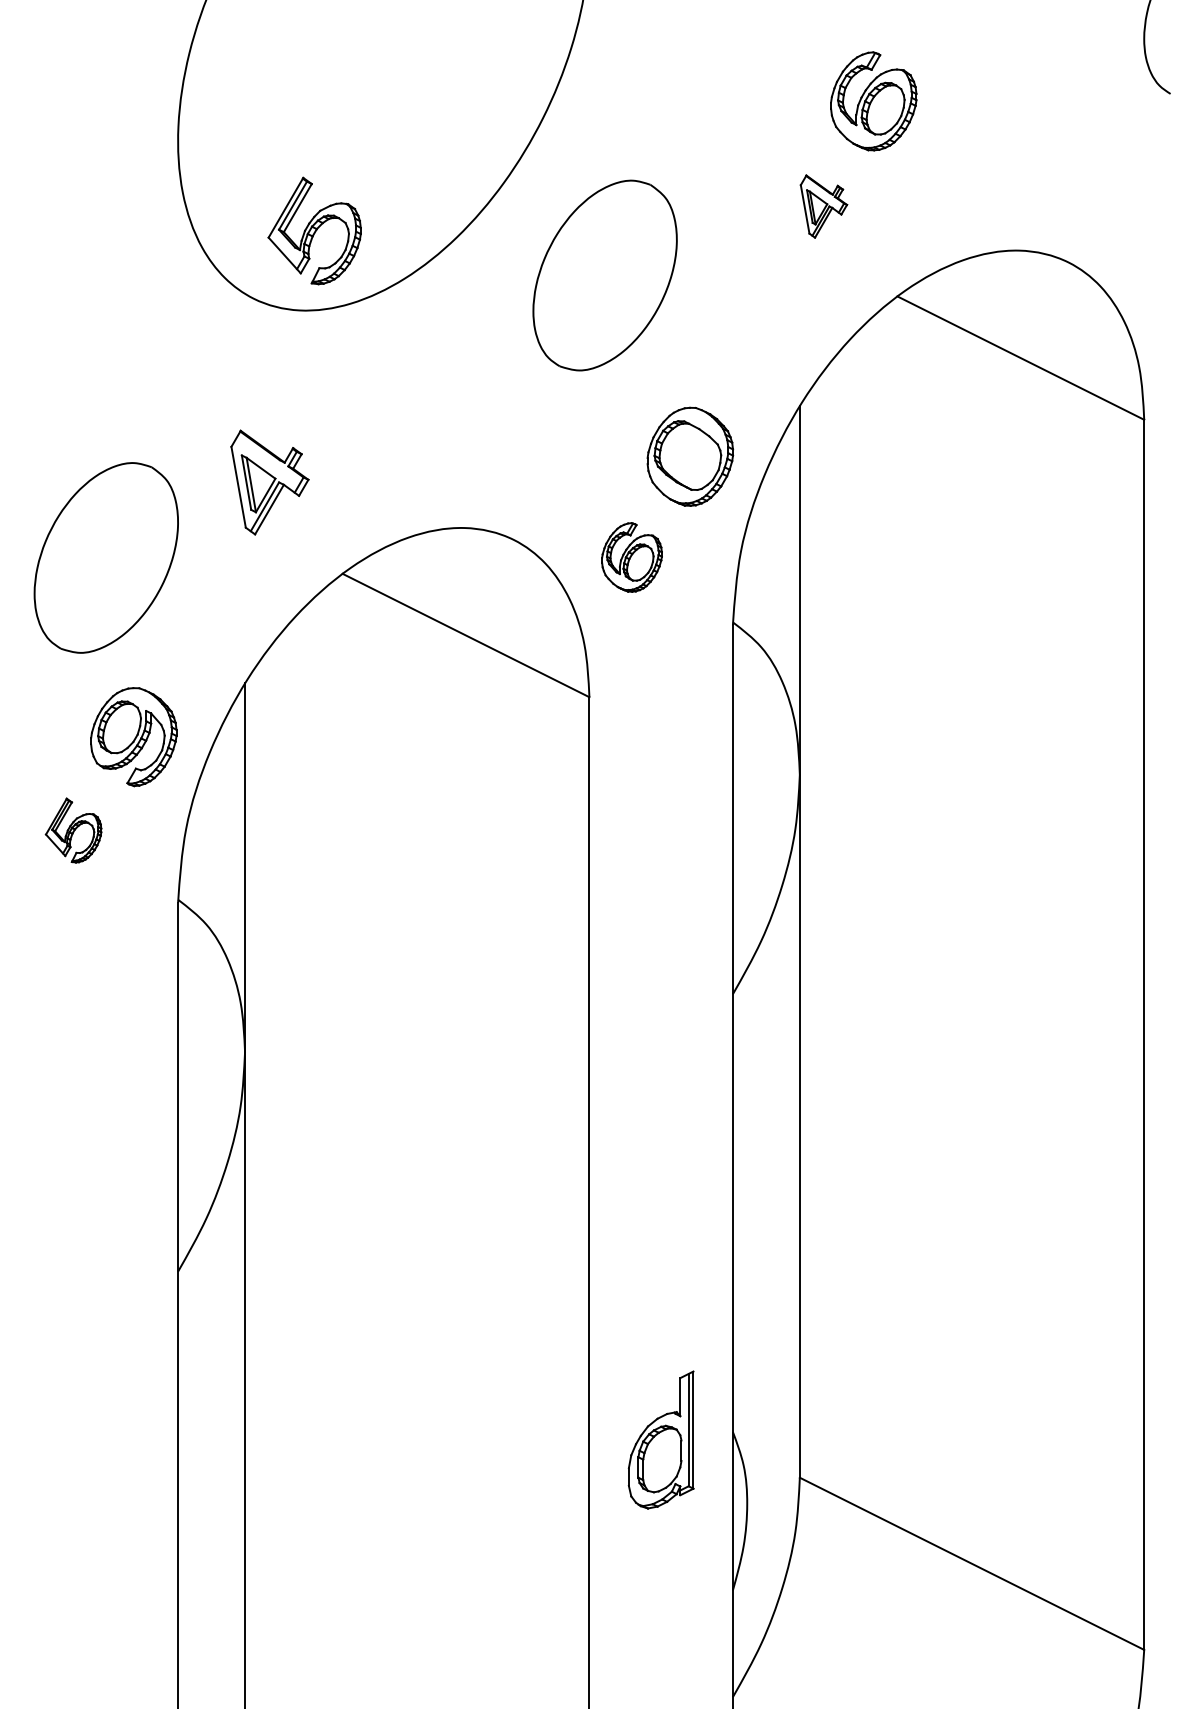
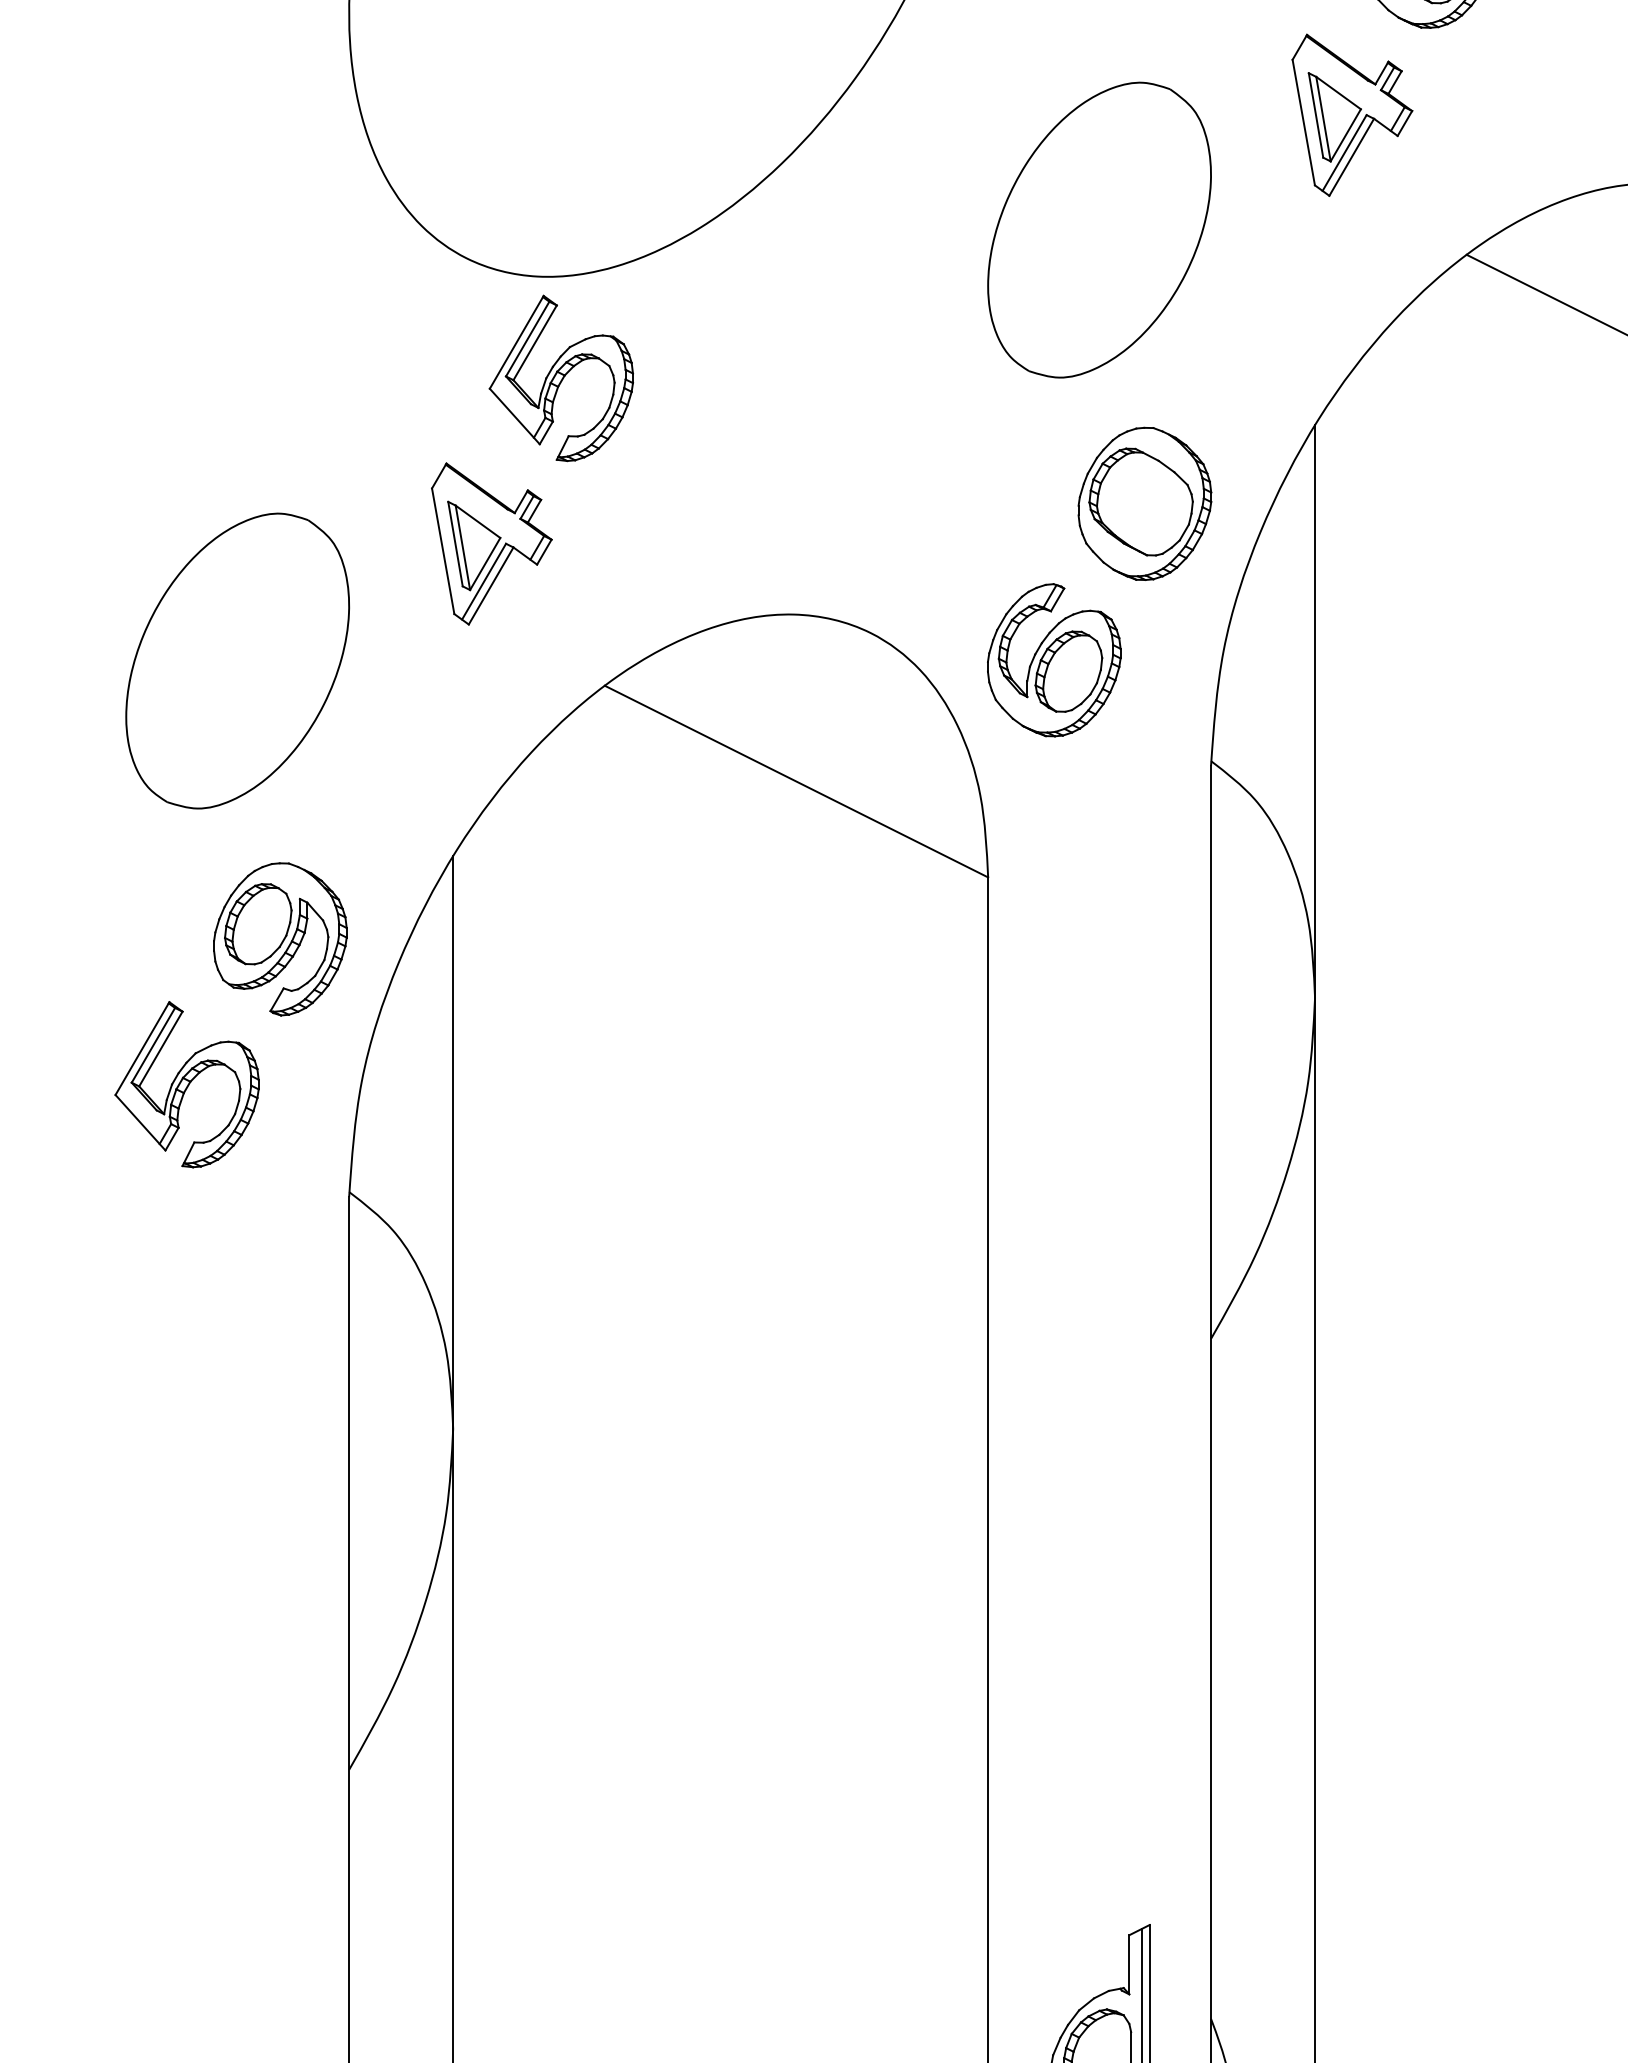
part: (823, 206) -> (1351, 115), size x1.67
part: (314, 230) -> (561, 377), moved
part: (604, 275) -> (1098, 230), moved
part: (631, 557) -> (1053, 660), size x1.43
part: (73, 830) -> (186, 1084), size x1.67

